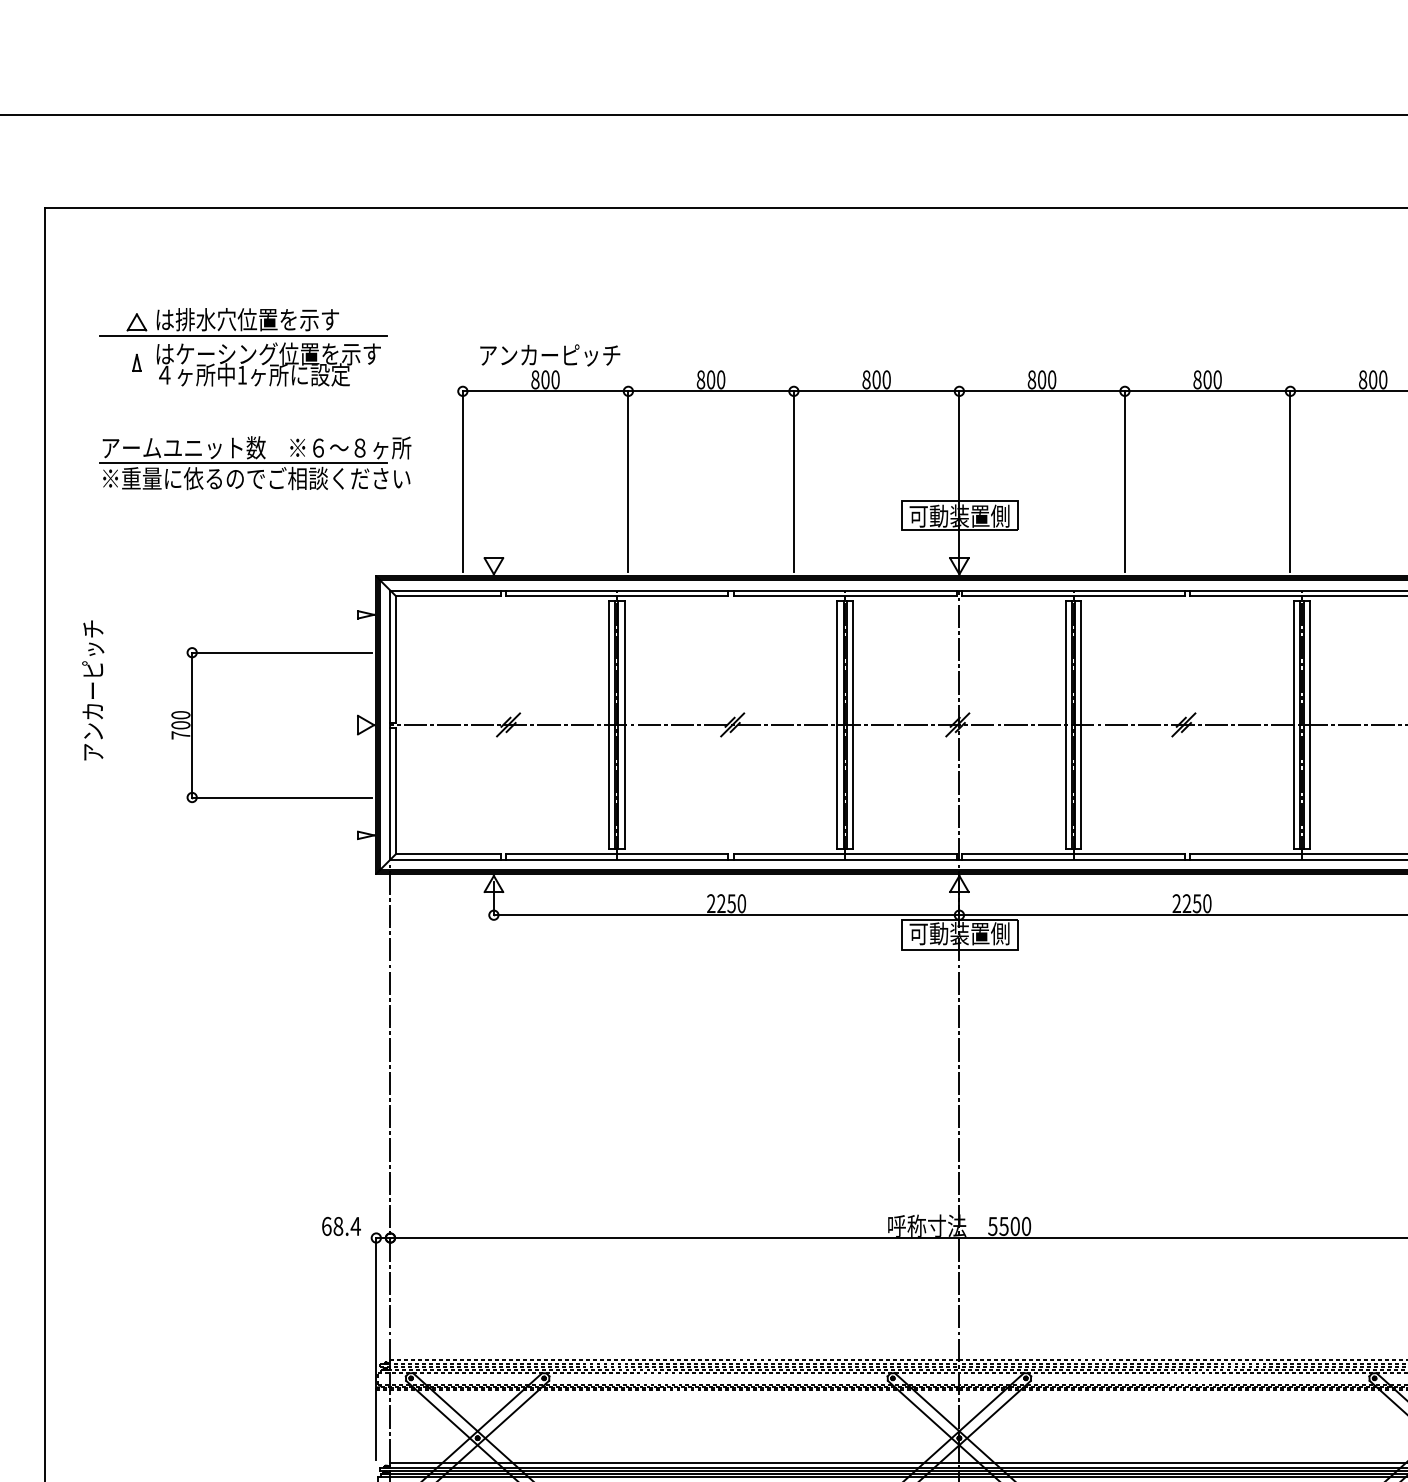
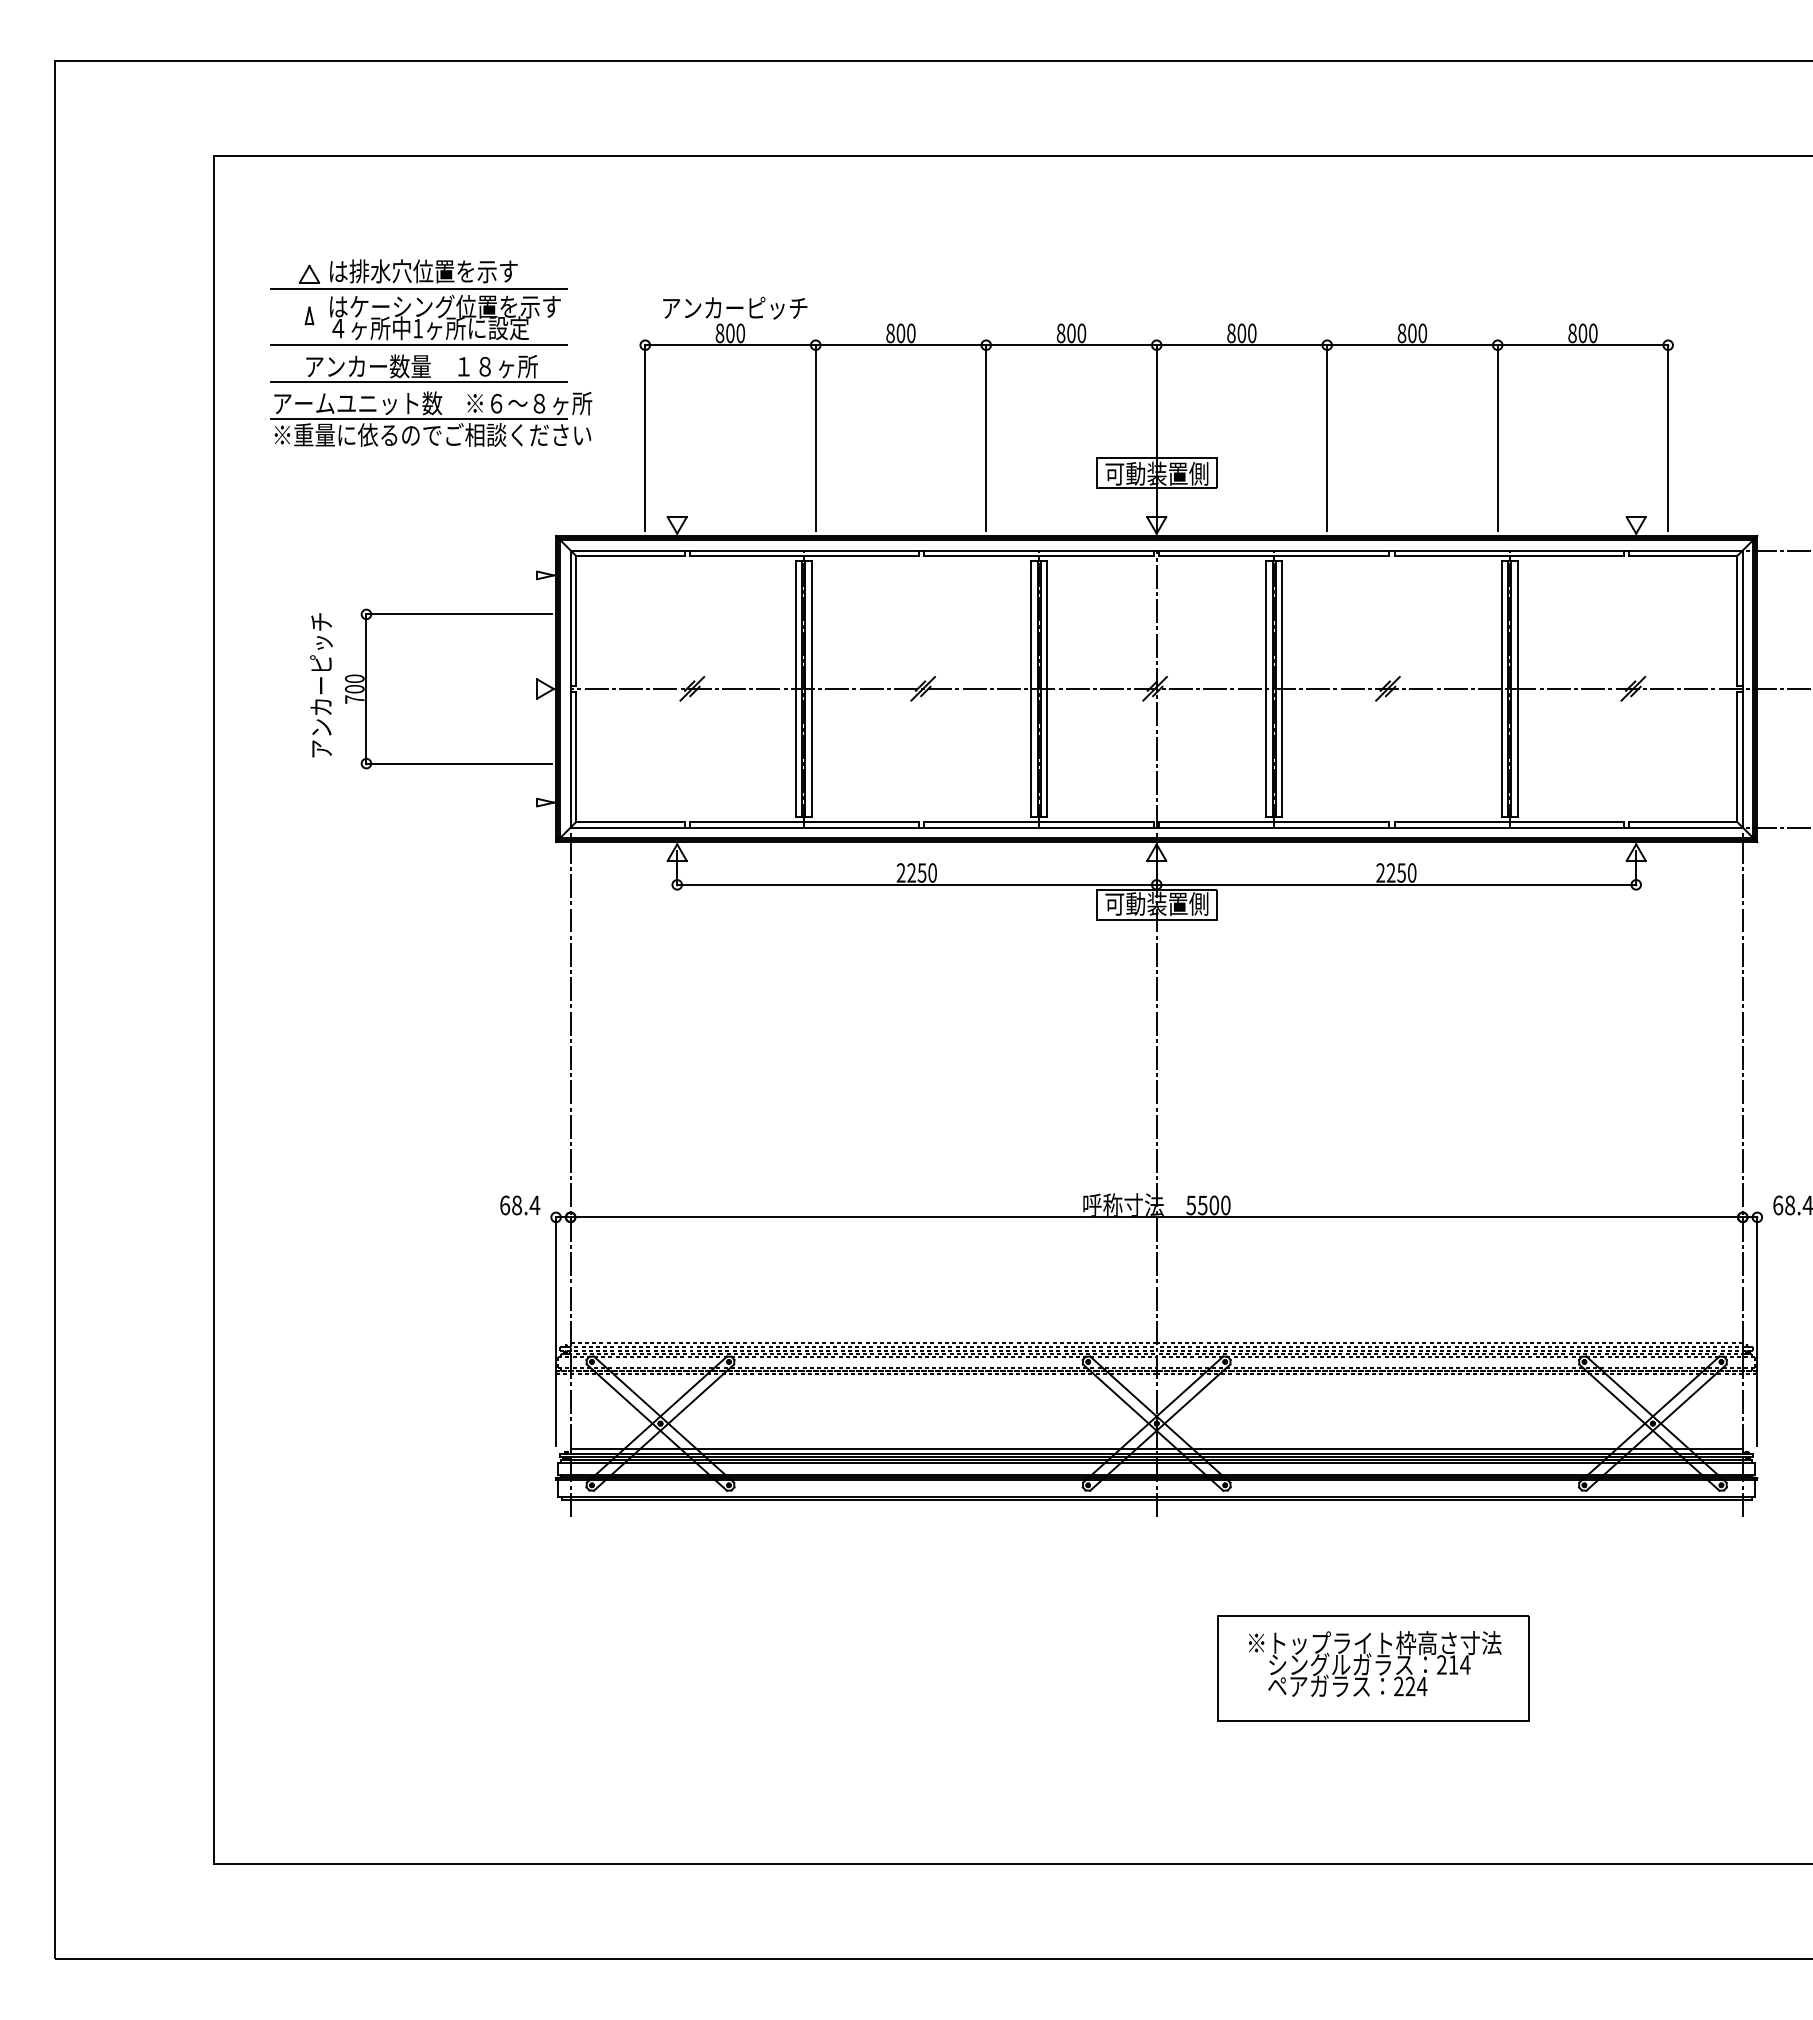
line: (242, 391) -> (418, 345), added
part: (242, 413) -> (418, 368), added
text: (93, 690) -> (321, 685), moved

